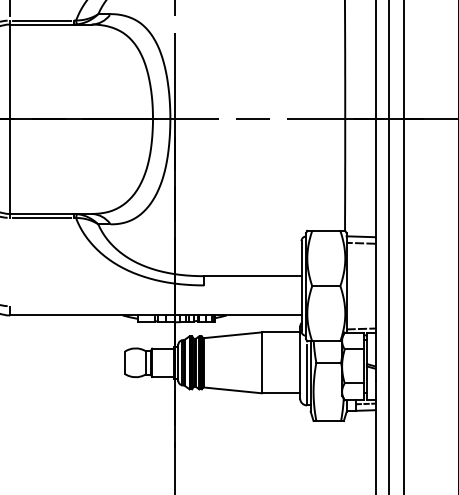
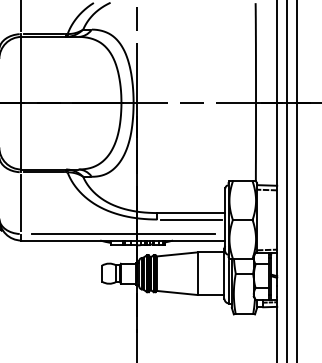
line: (10, 261) -> (21, 202), added
line: (251, 285) -> (190, 219), added
line: (155, 306) -> (123, 234), added

